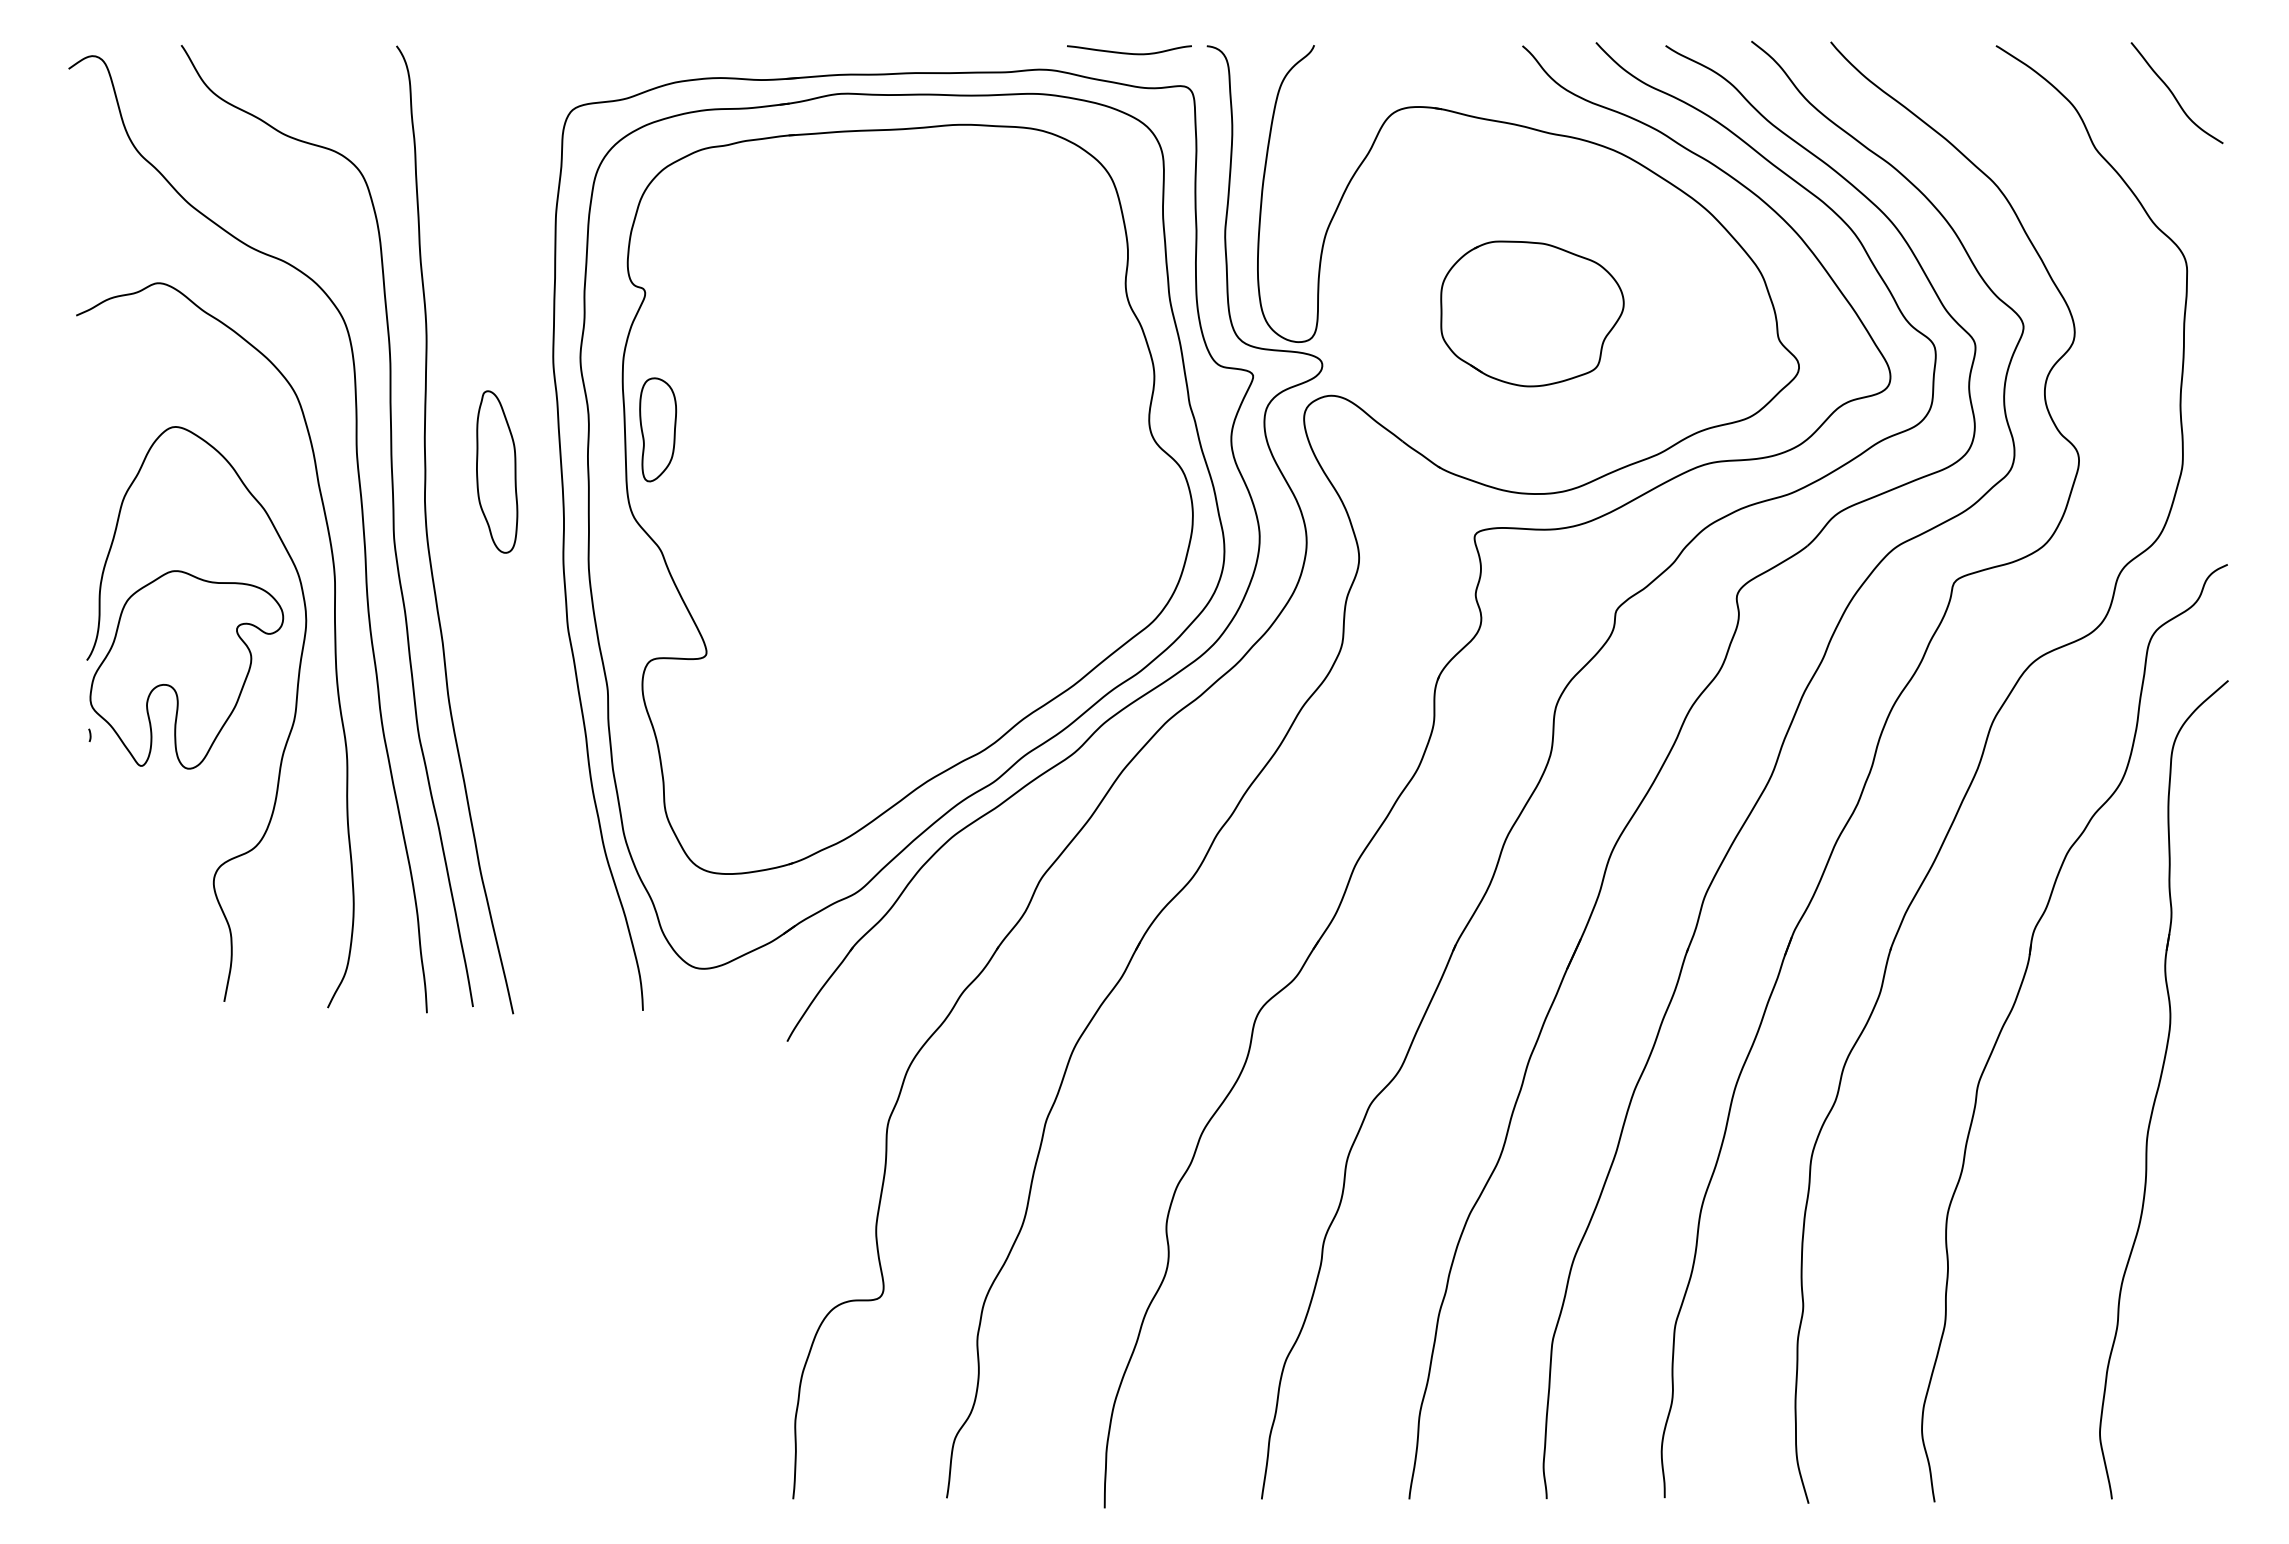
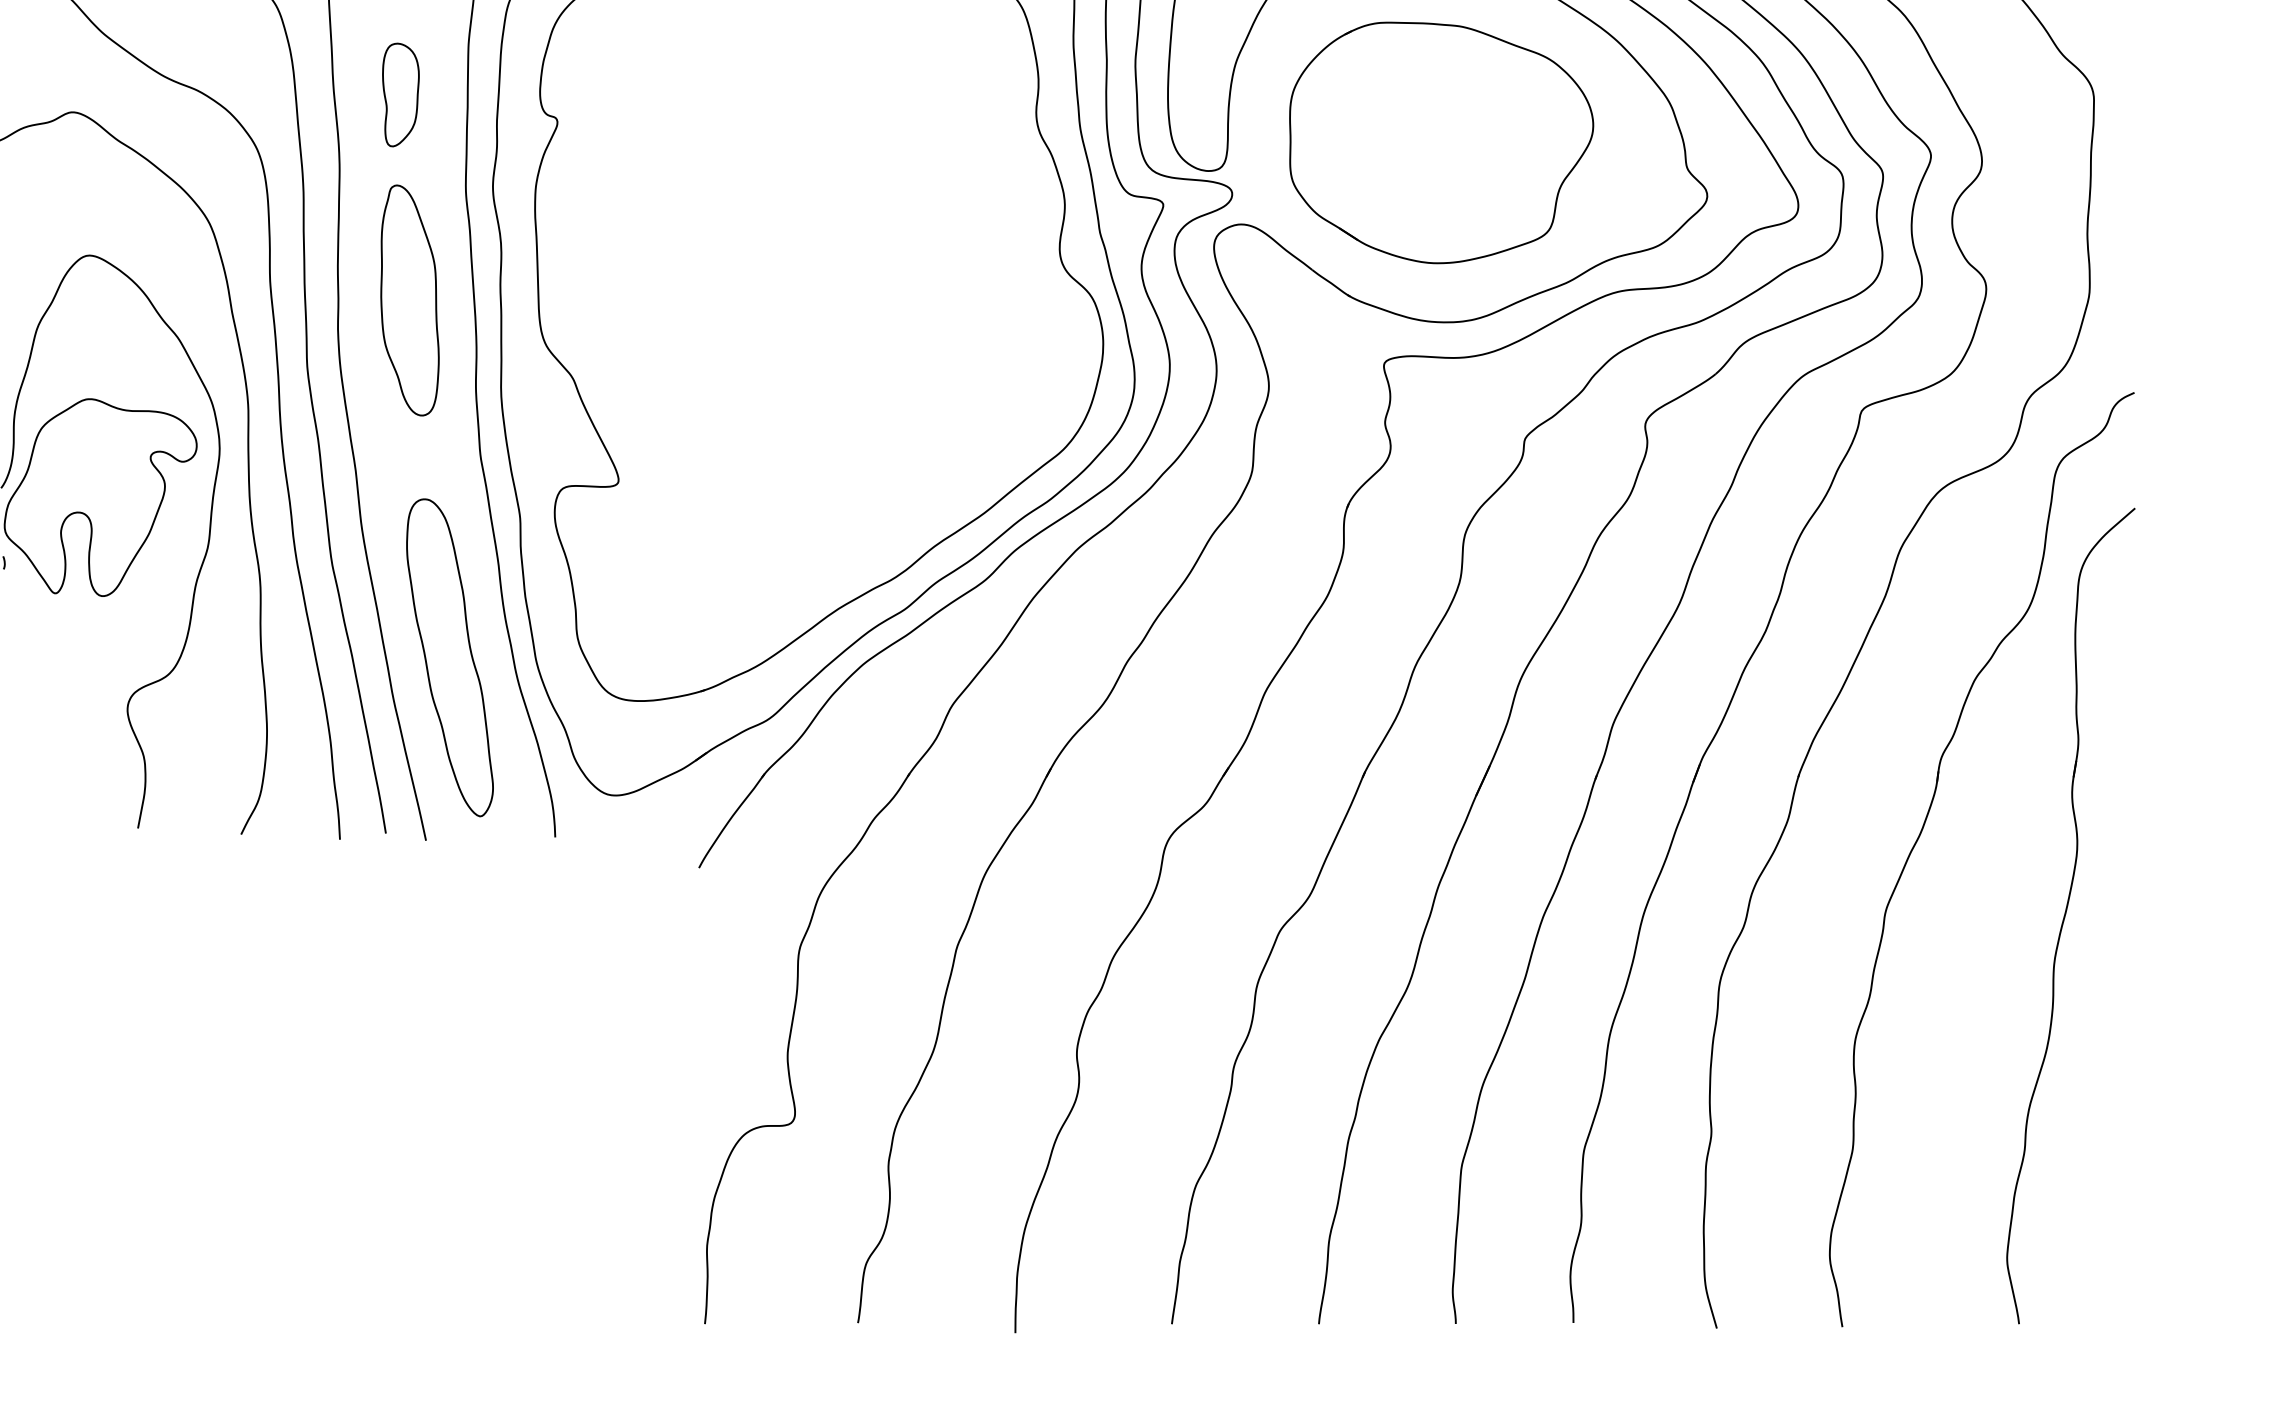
part: (1532, 313) -> (1441, 142), size x1.67
part: (658, 429) -> (401, 94), moved
part: (496, 471) -> (409, 299), size x1.43
part: (537, 830) -> (450, 657), added

